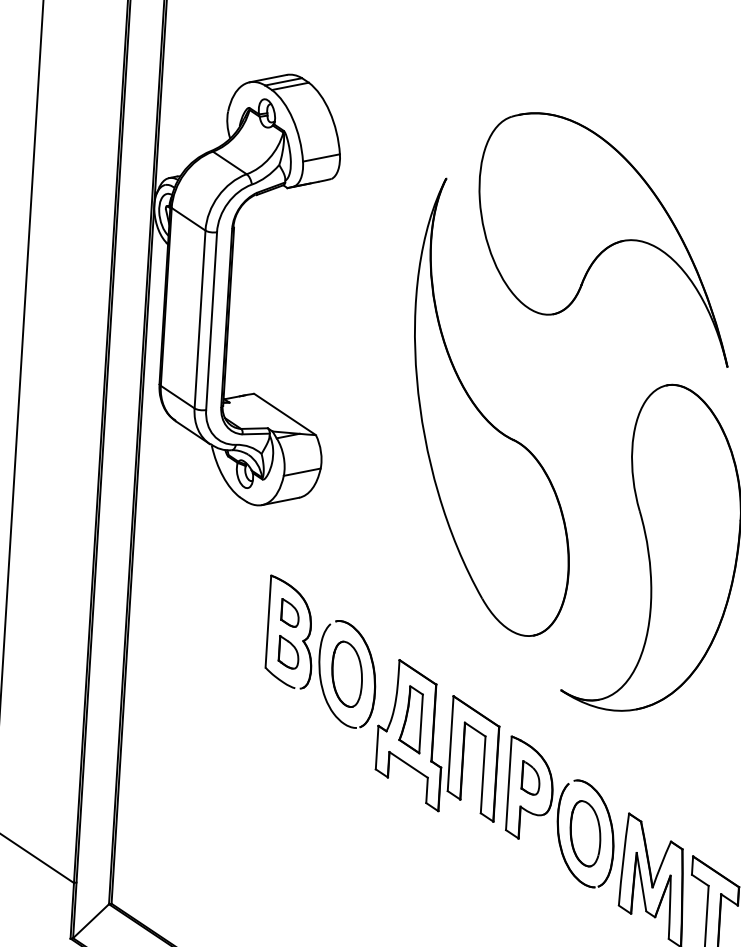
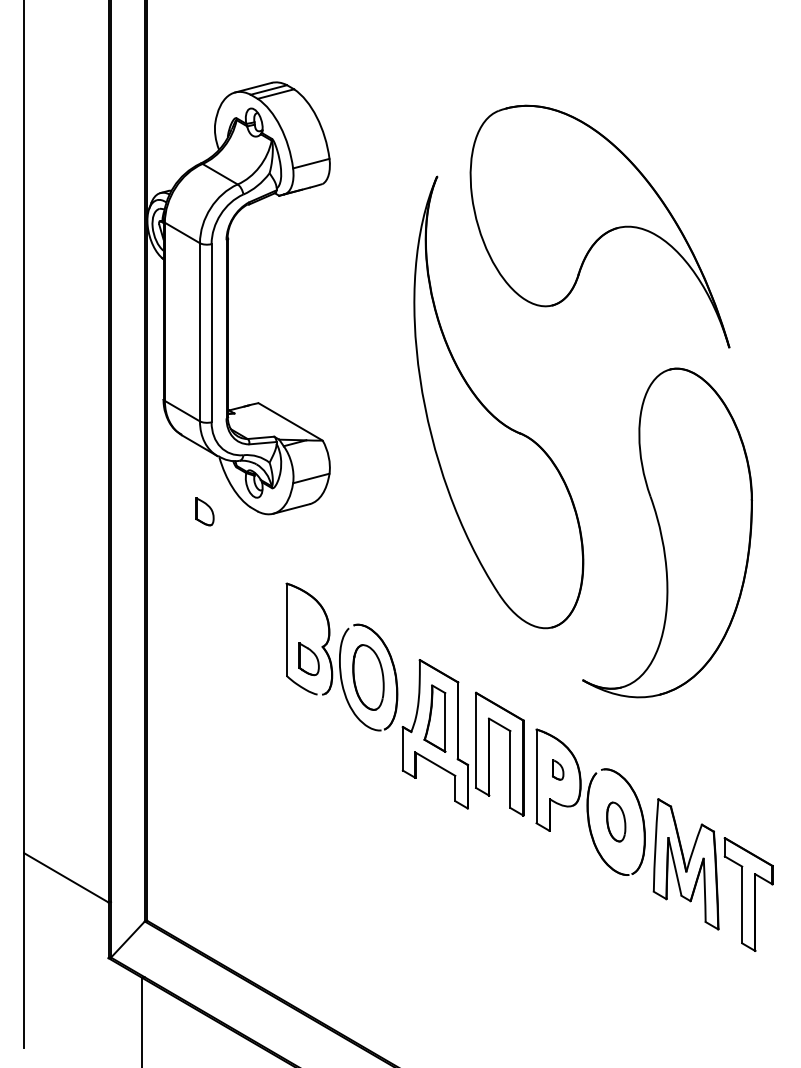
part: (289, 612) -> (204, 511), moved
part: (530, 777) -> (557, 769), size x0.6
part: (585, 833) -> (616, 821), size x0.6

